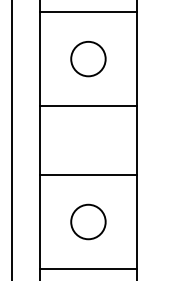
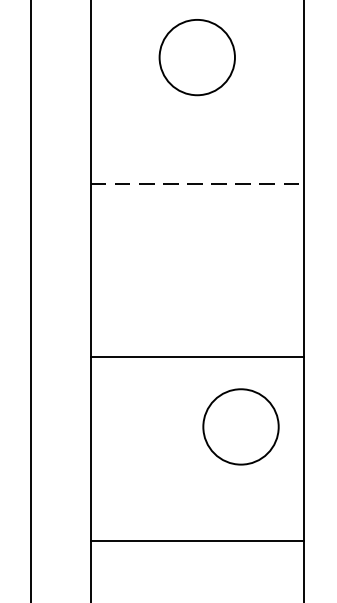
circle: (88, 59) -> (197, 58), moved
line: (88, 106) -> (197, 185), solid -> dashed
line: (88, 175) -> (197, 358), moved
circle: (88, 221) -> (241, 425), moved

